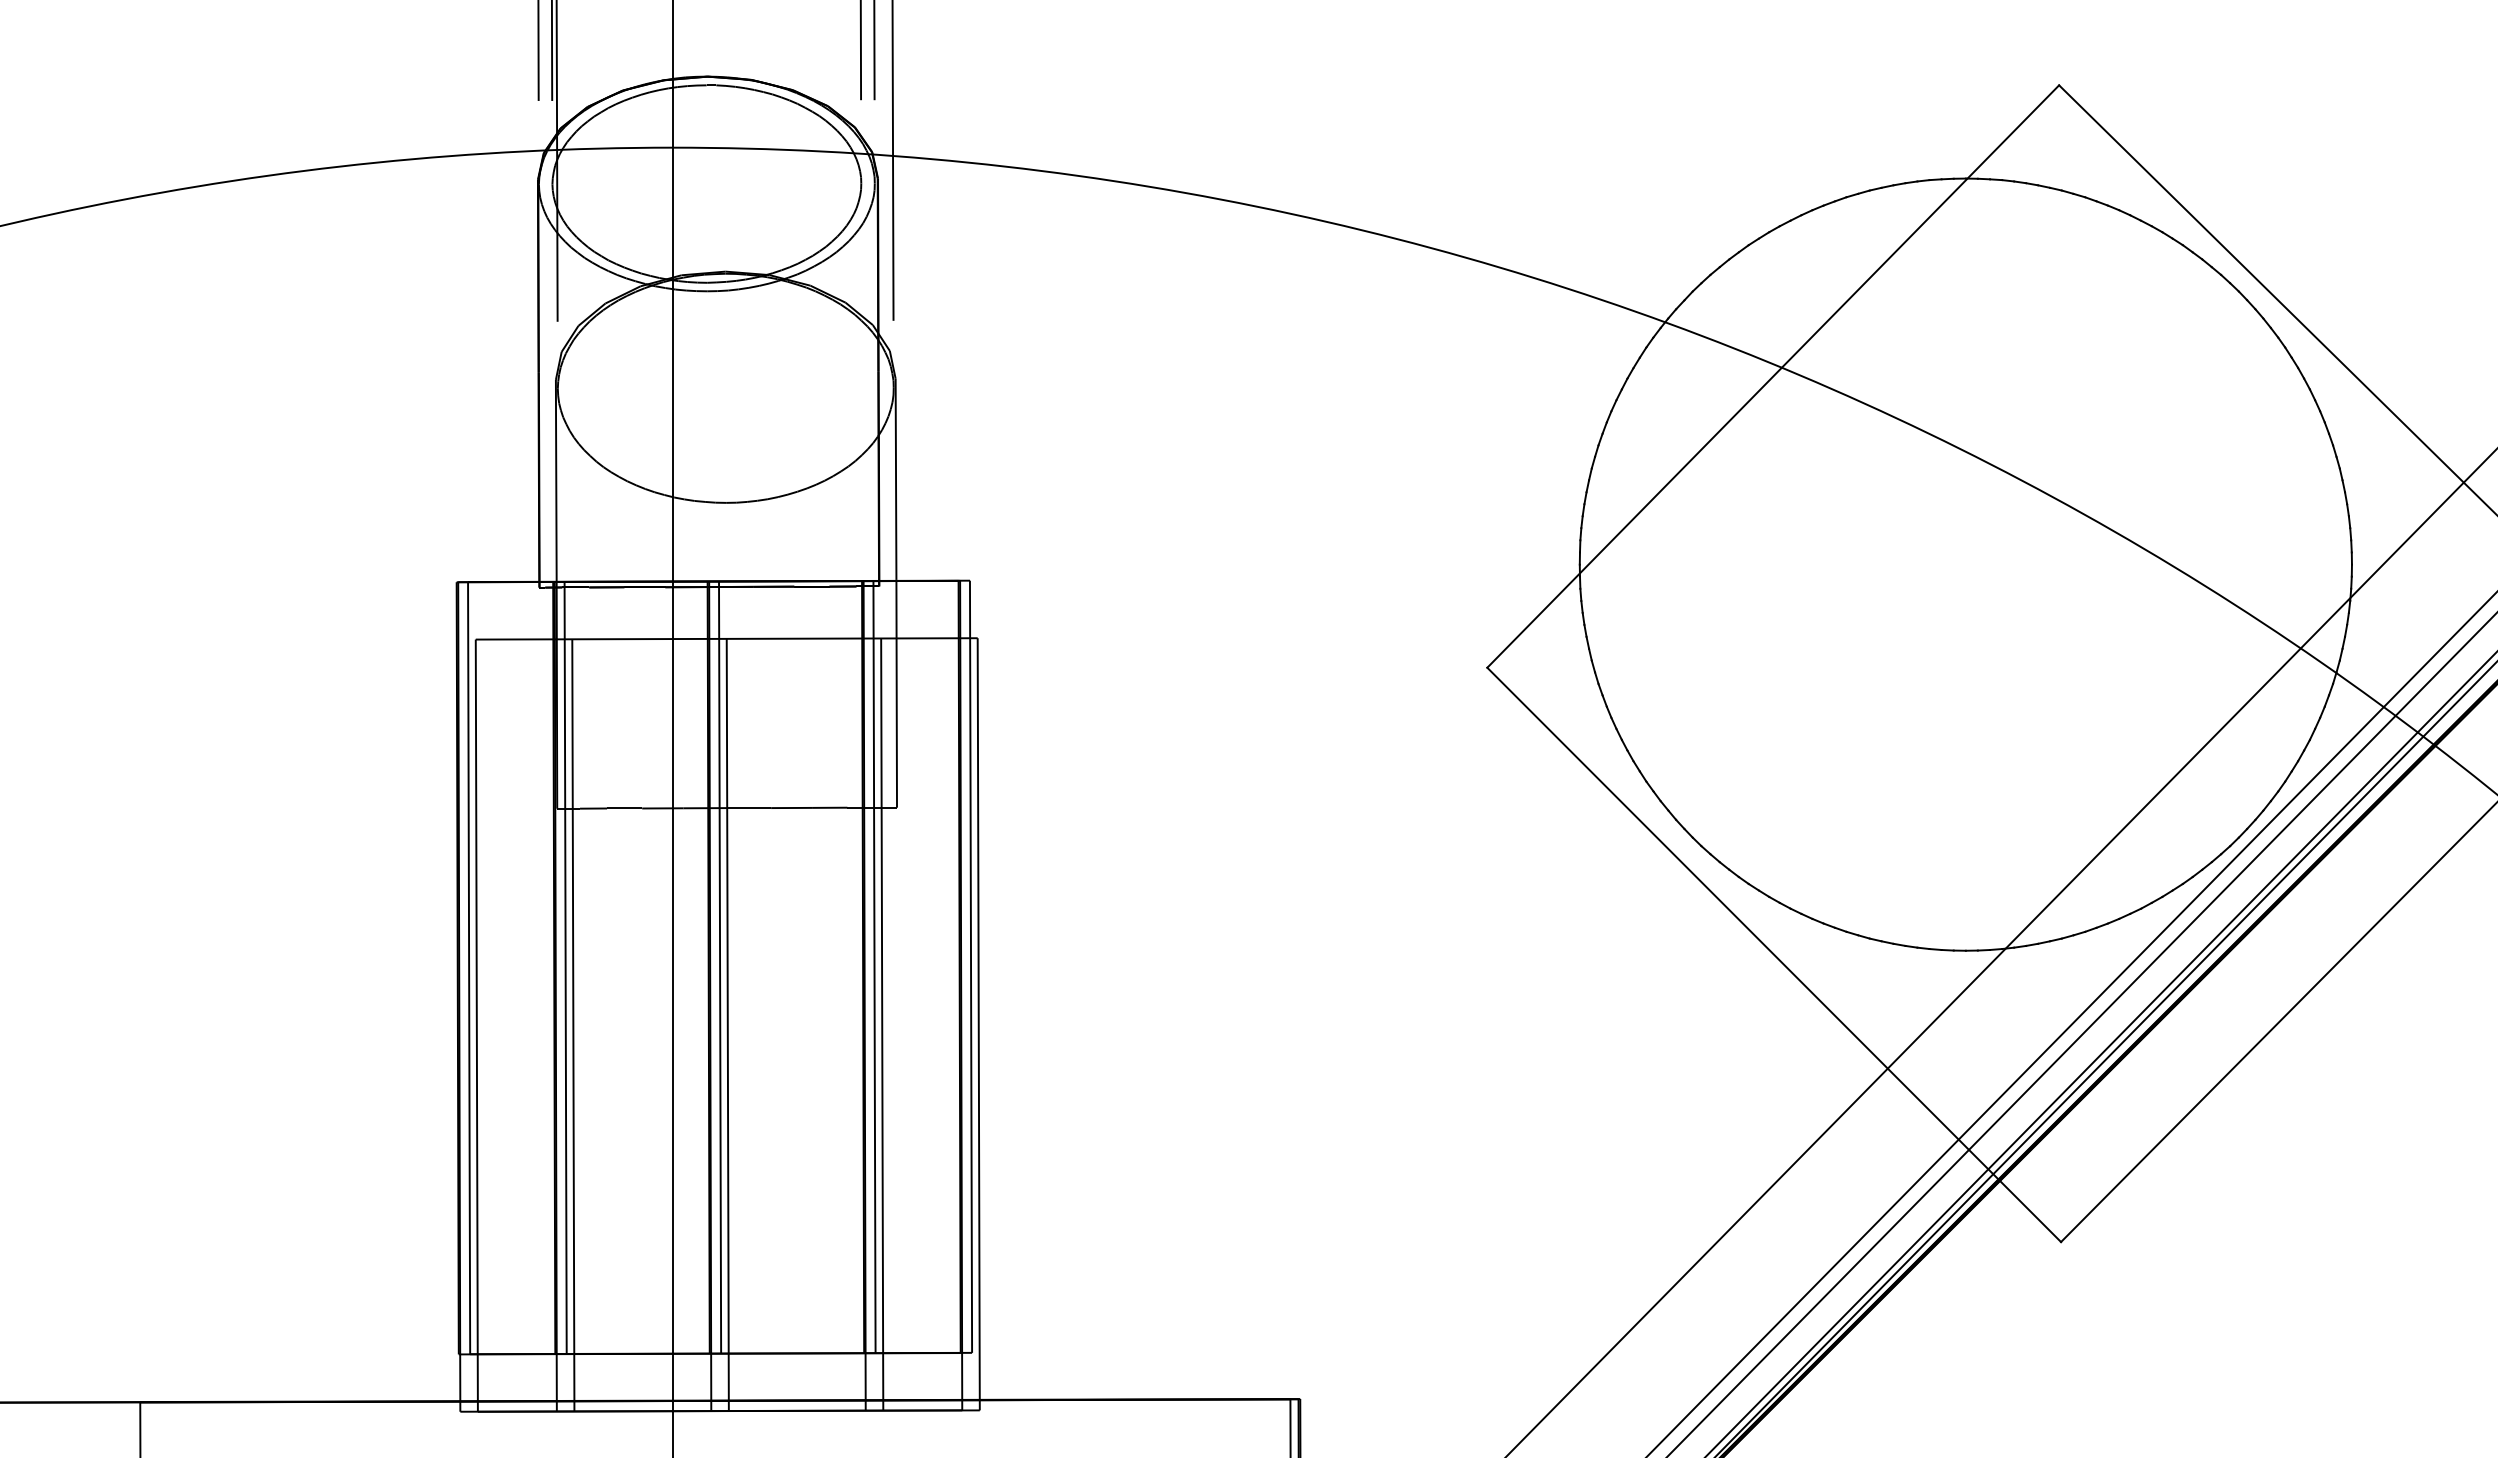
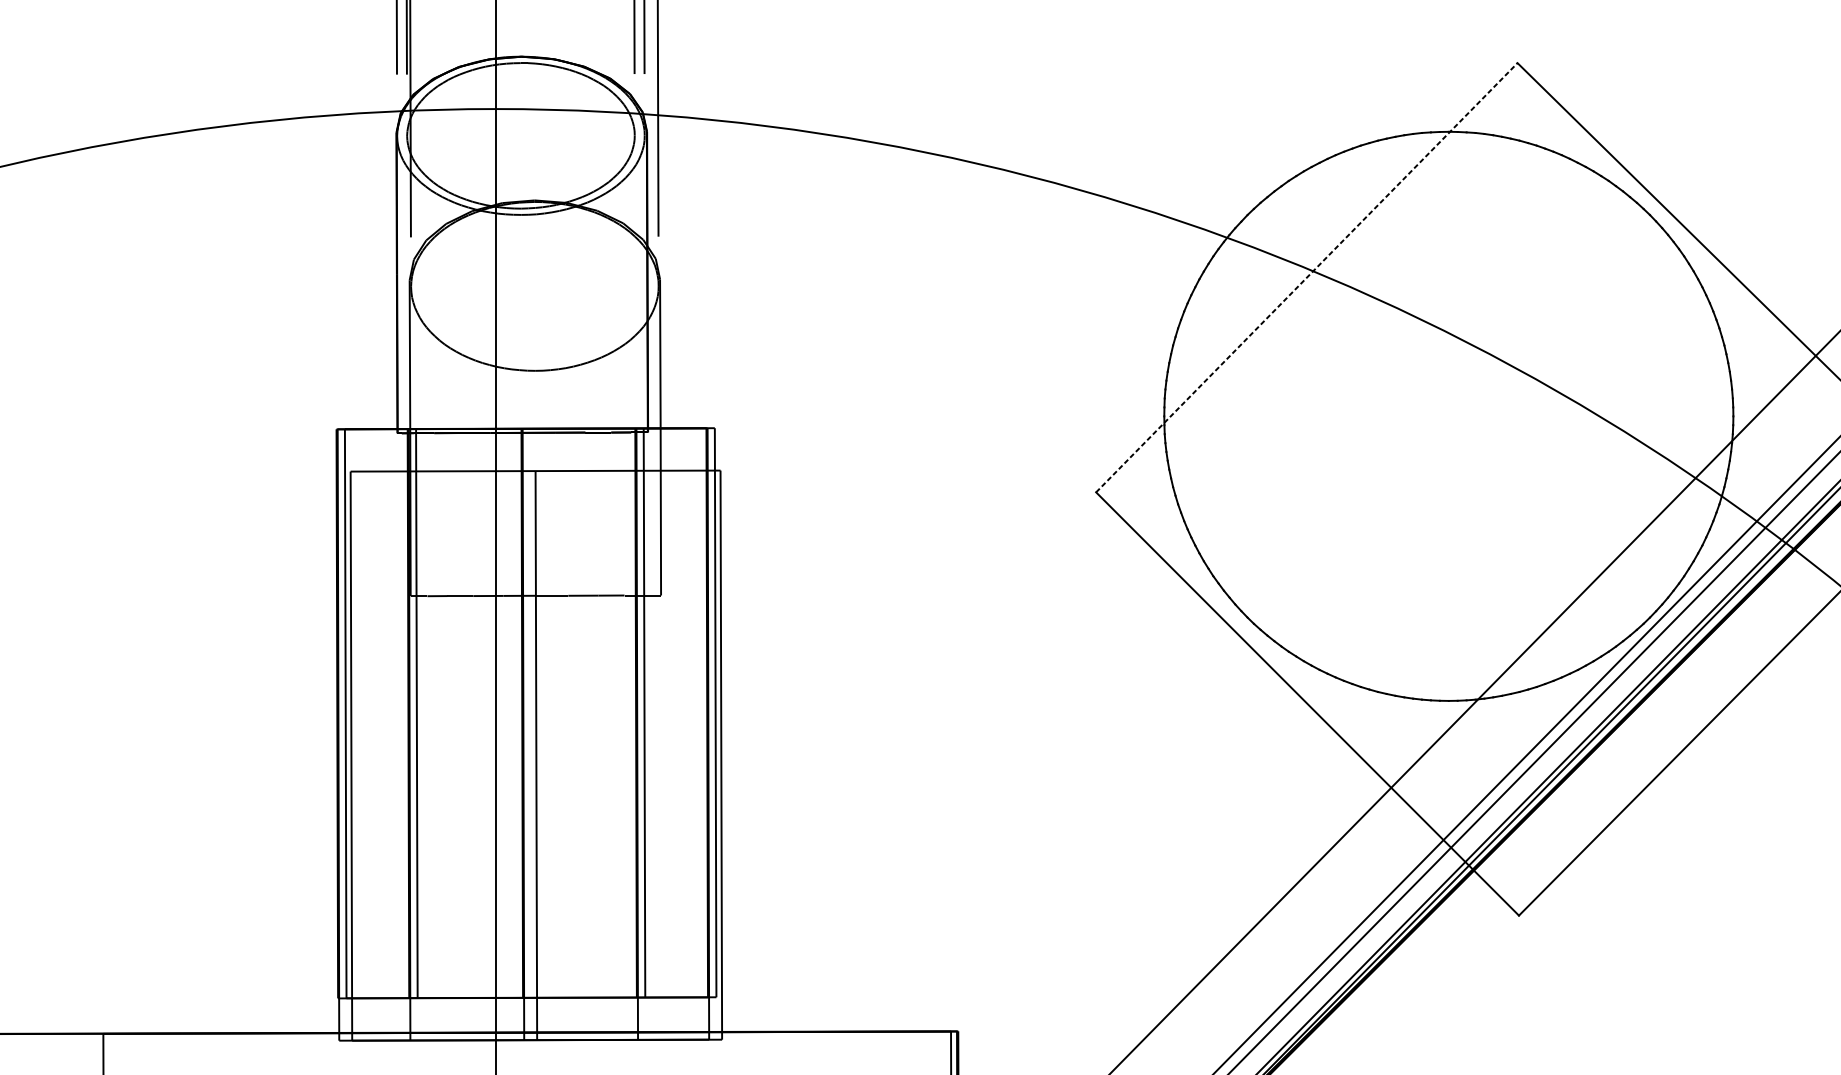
line: (1773, 376) -> (1307, 277), solid -> dashed
line: (720, 967) -> (530, 713), removed
line: (882, 1024) -> (650, 755), removed
line: (573, 1025) -> (422, 756), removed

